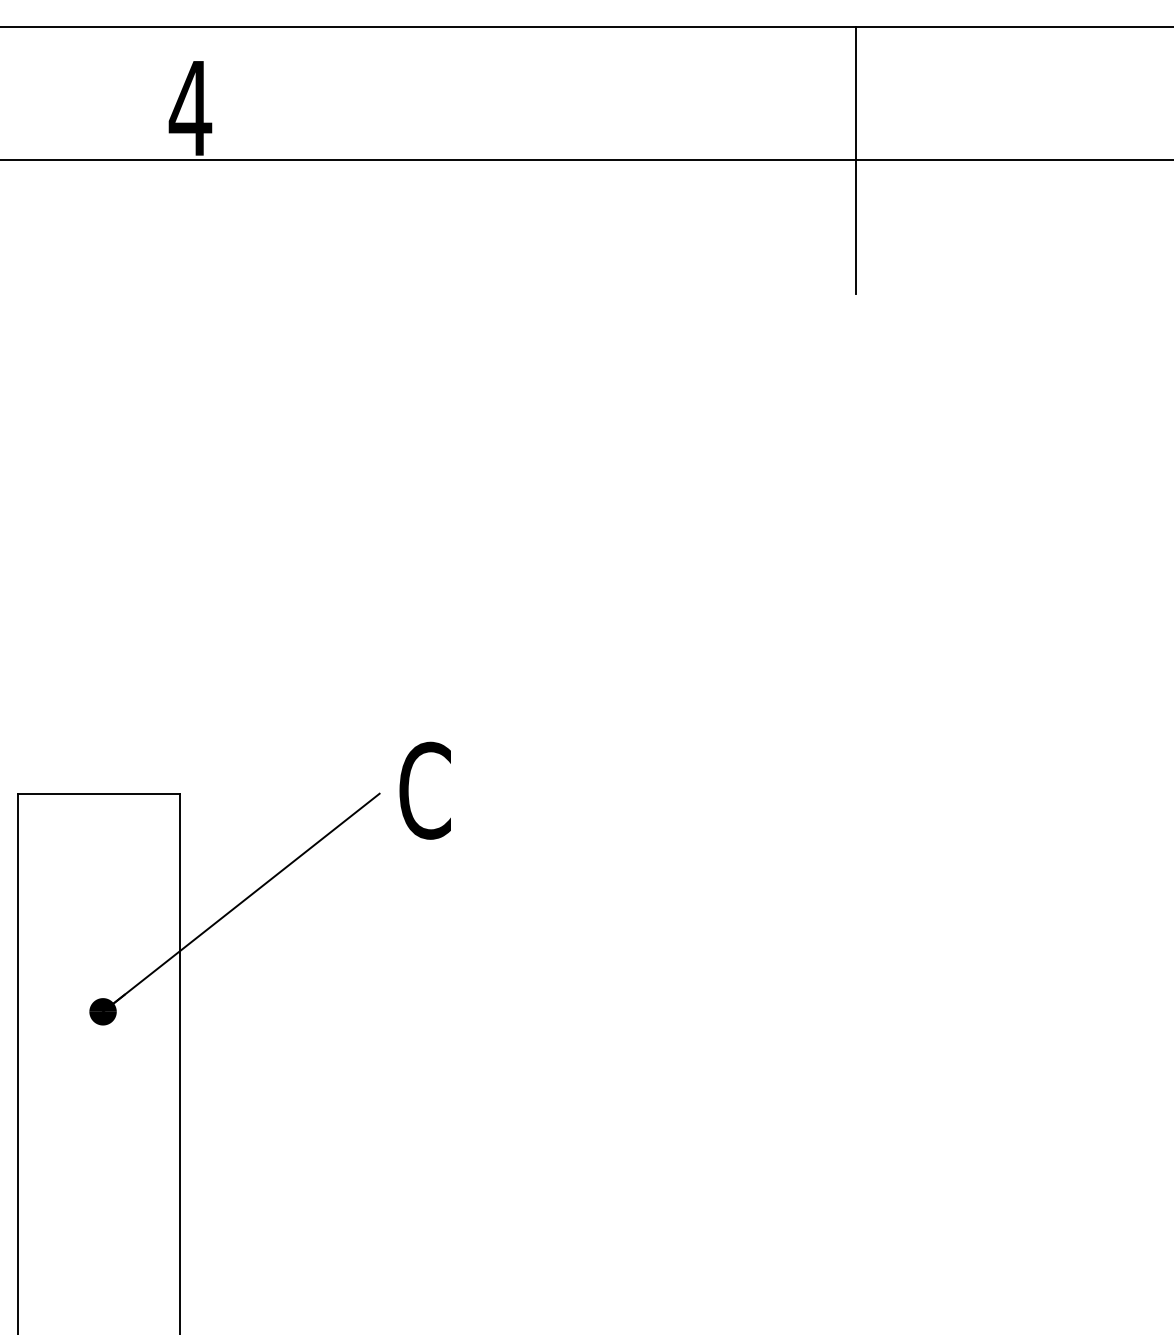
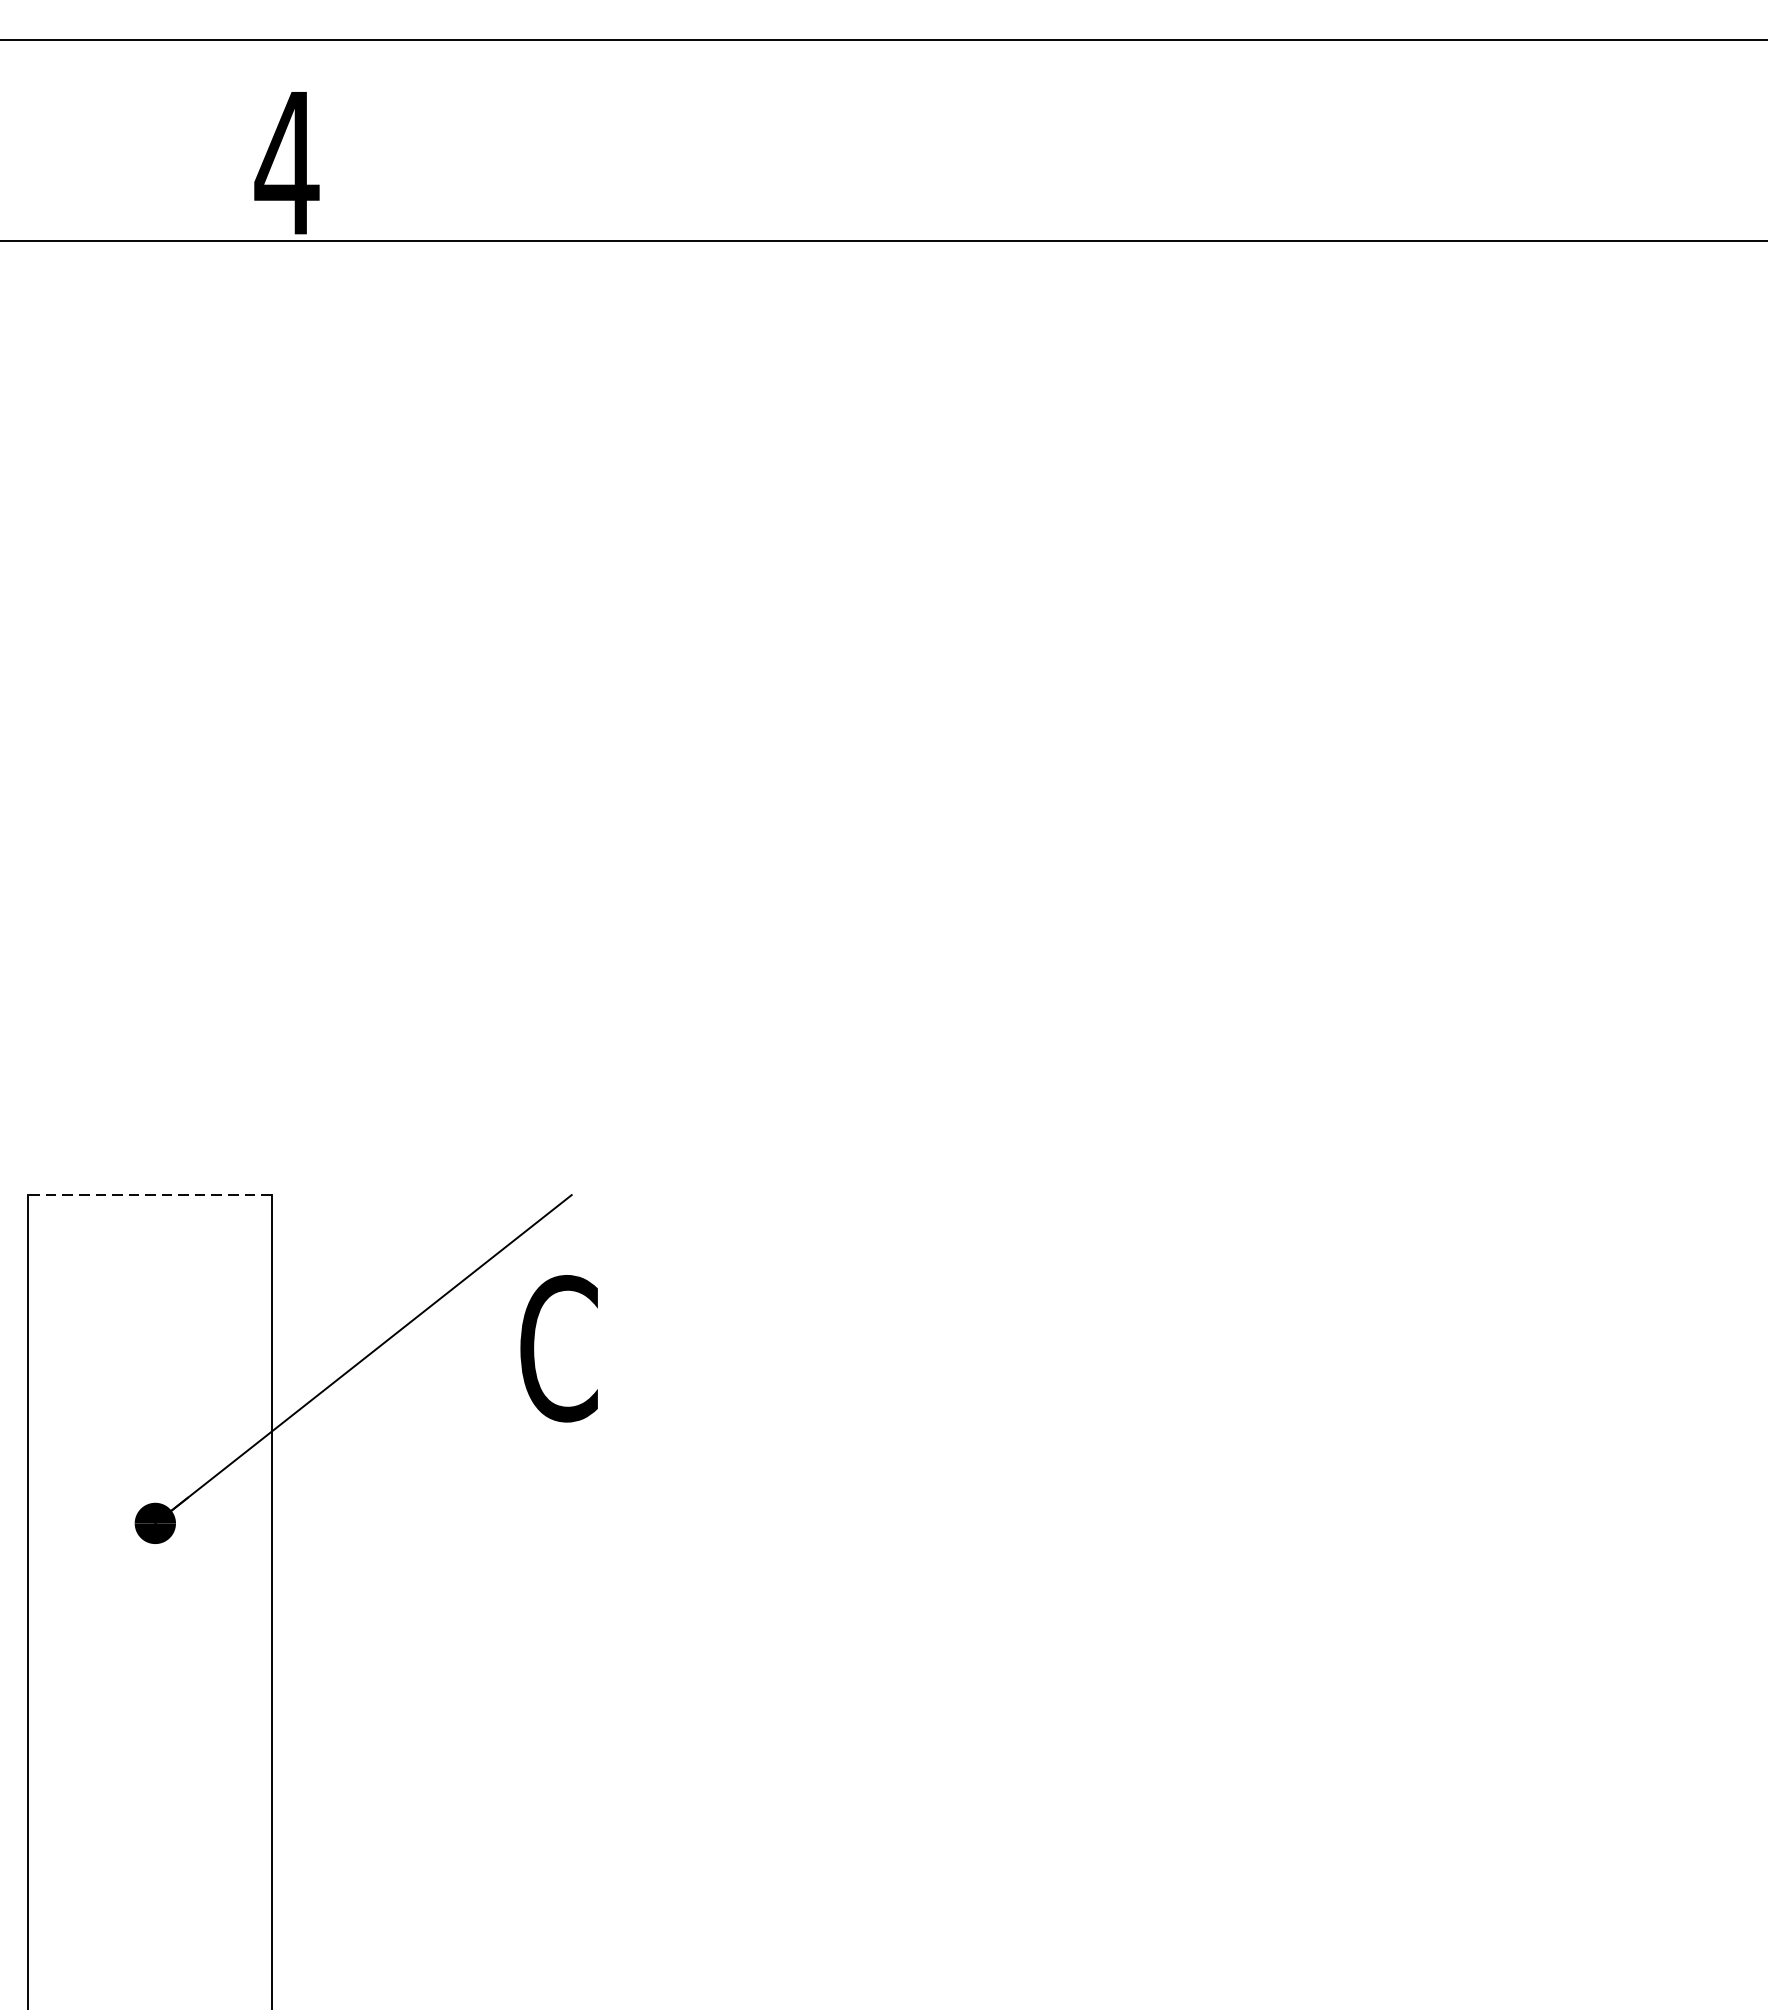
line: (855, 160) -> (1288, 241), removed
text: (424, 790) -> (558, 1348), moved
line: (98, 793) -> (148, 1194), solid -> dashed

